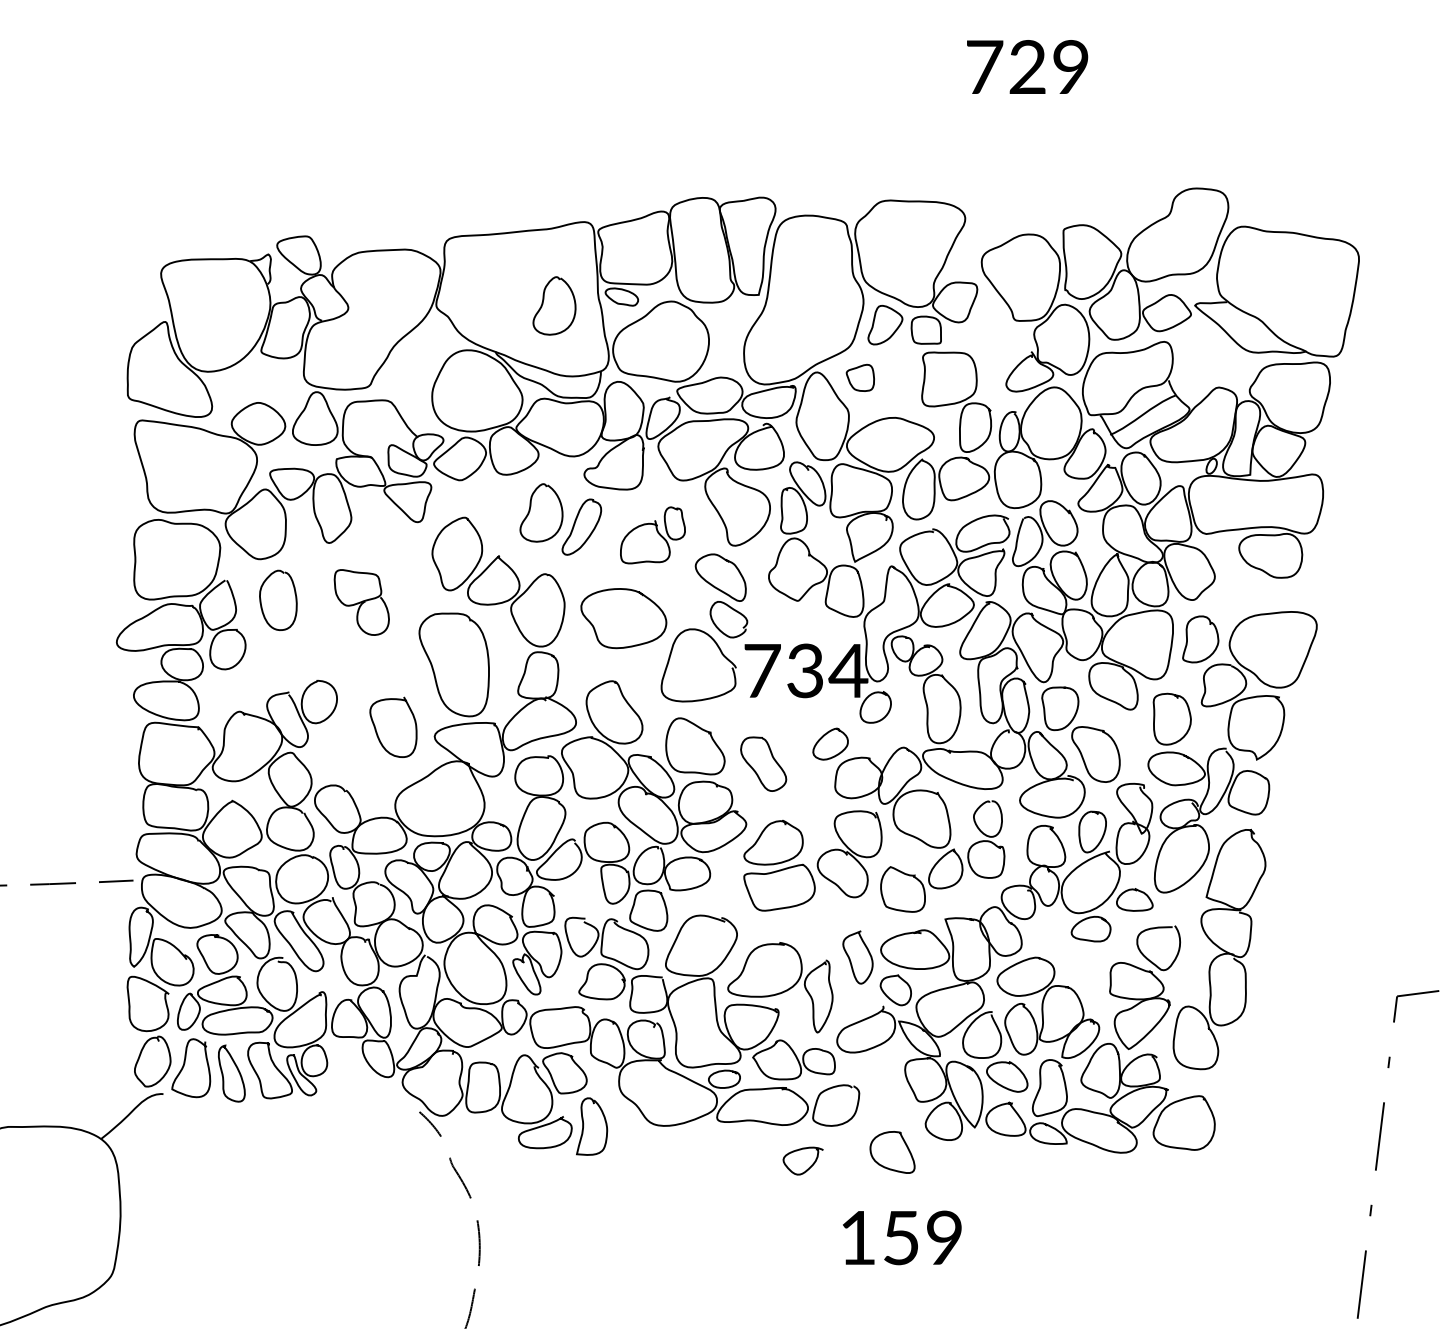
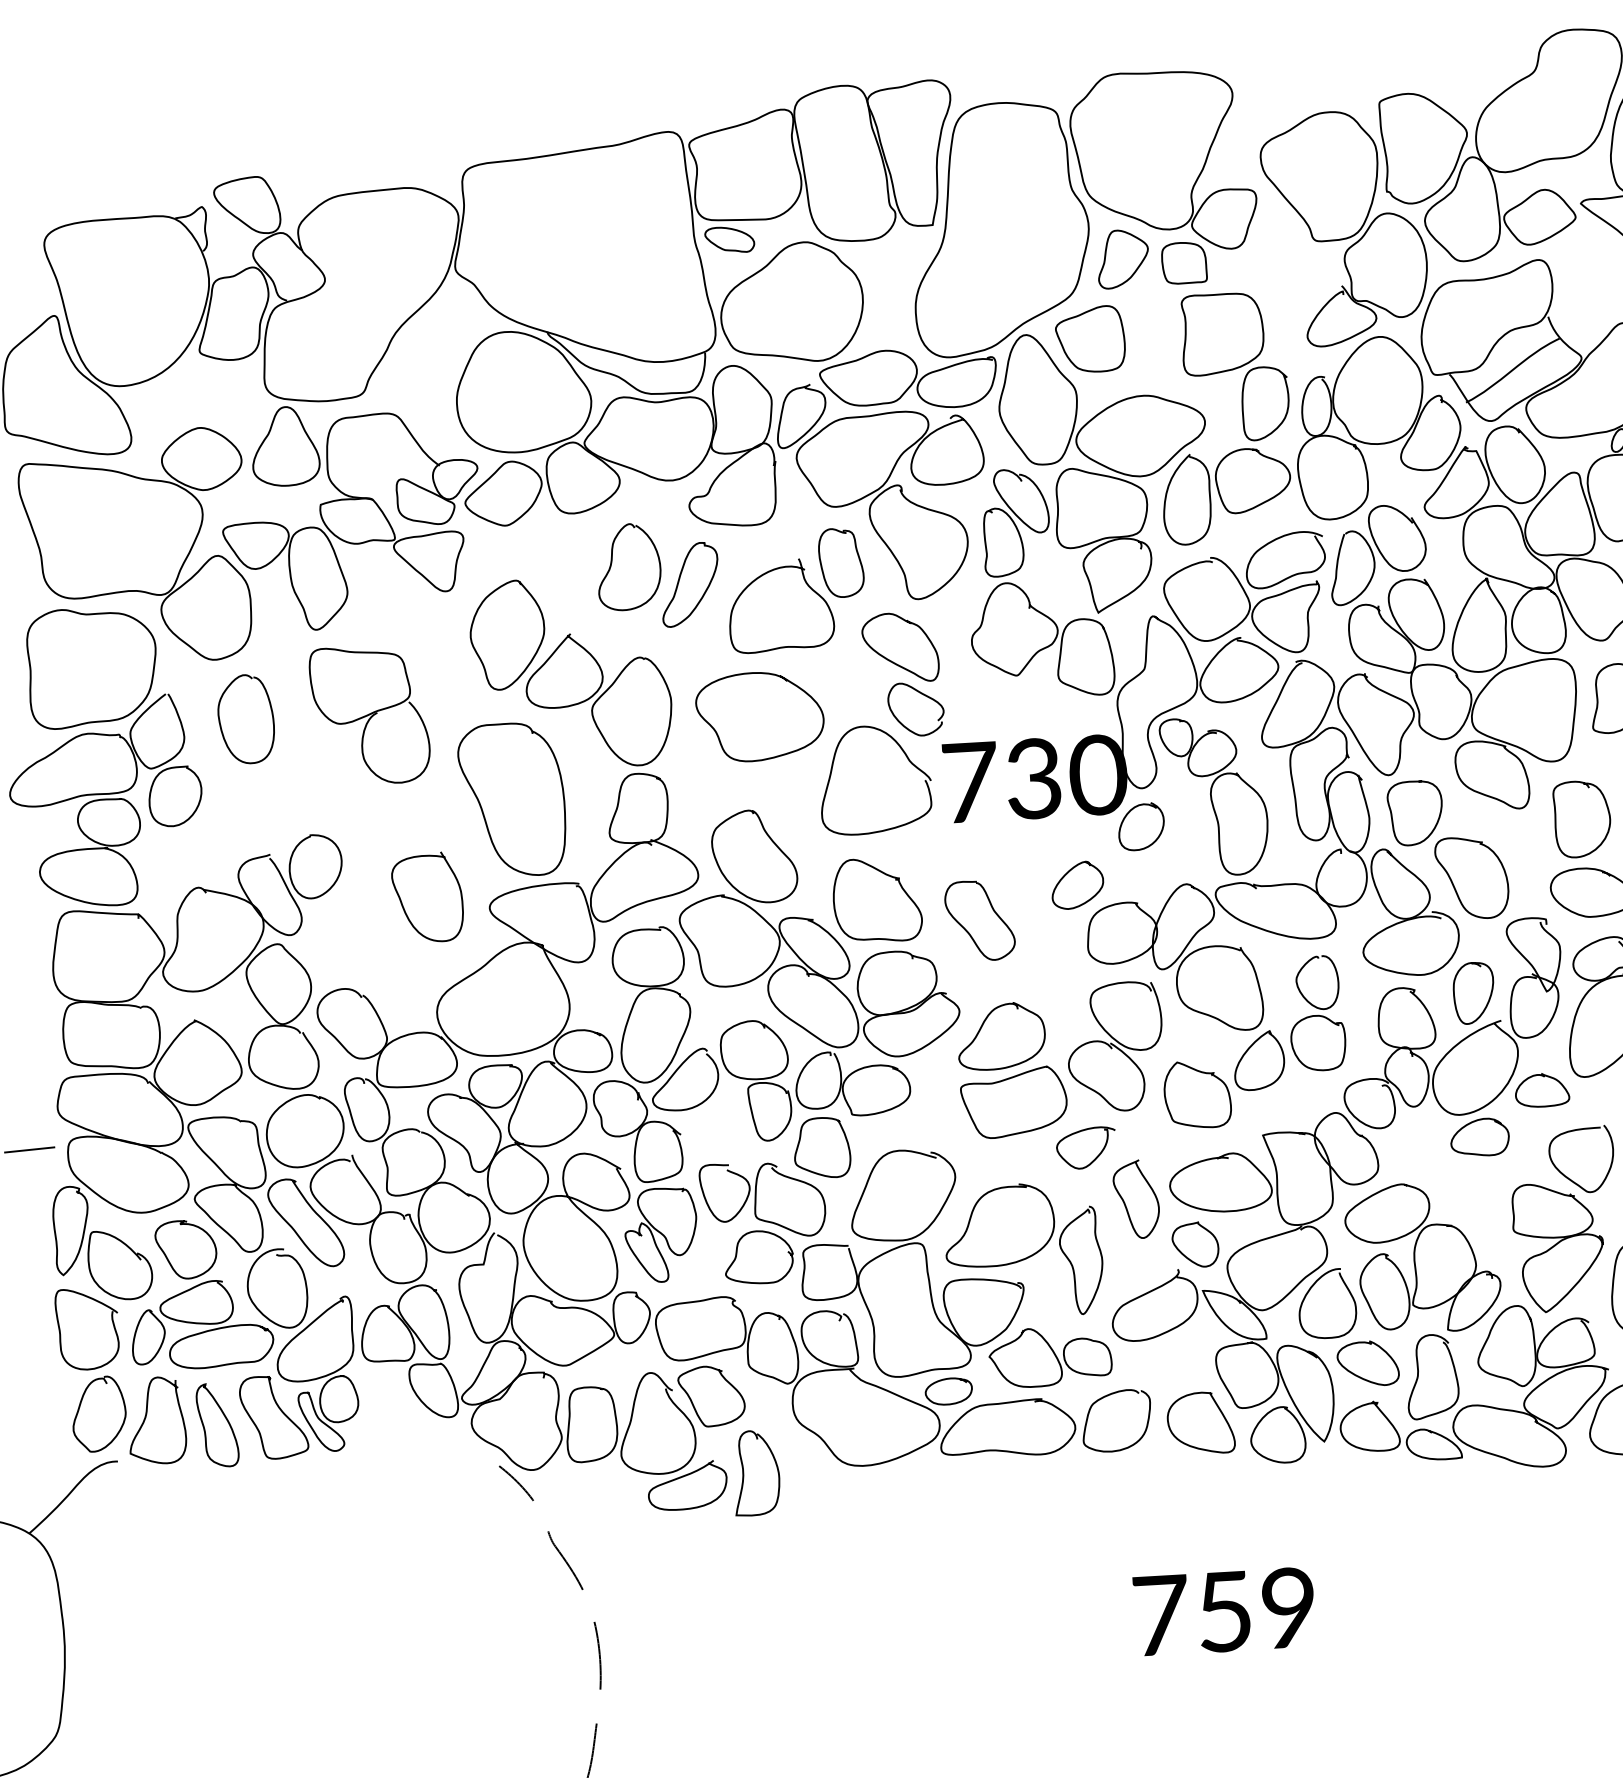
curve: (543, 304) -> (614, 257), removed
part: (860, 377) -> (1090, 338), size x1.67
part: (652, 535) -> (795, 591), size x1.43
part: (361, 602) -> (369, 715), size x1.43
text: (848, 670) -> (1097, 774), 734 -> 730
curve: (905, 1145) -> (1219, 1411), moved
curve: (809, 1166) -> (1096, 1155), moved
text: (858, 1237) -> (1161, 1614), 159 -> 759

